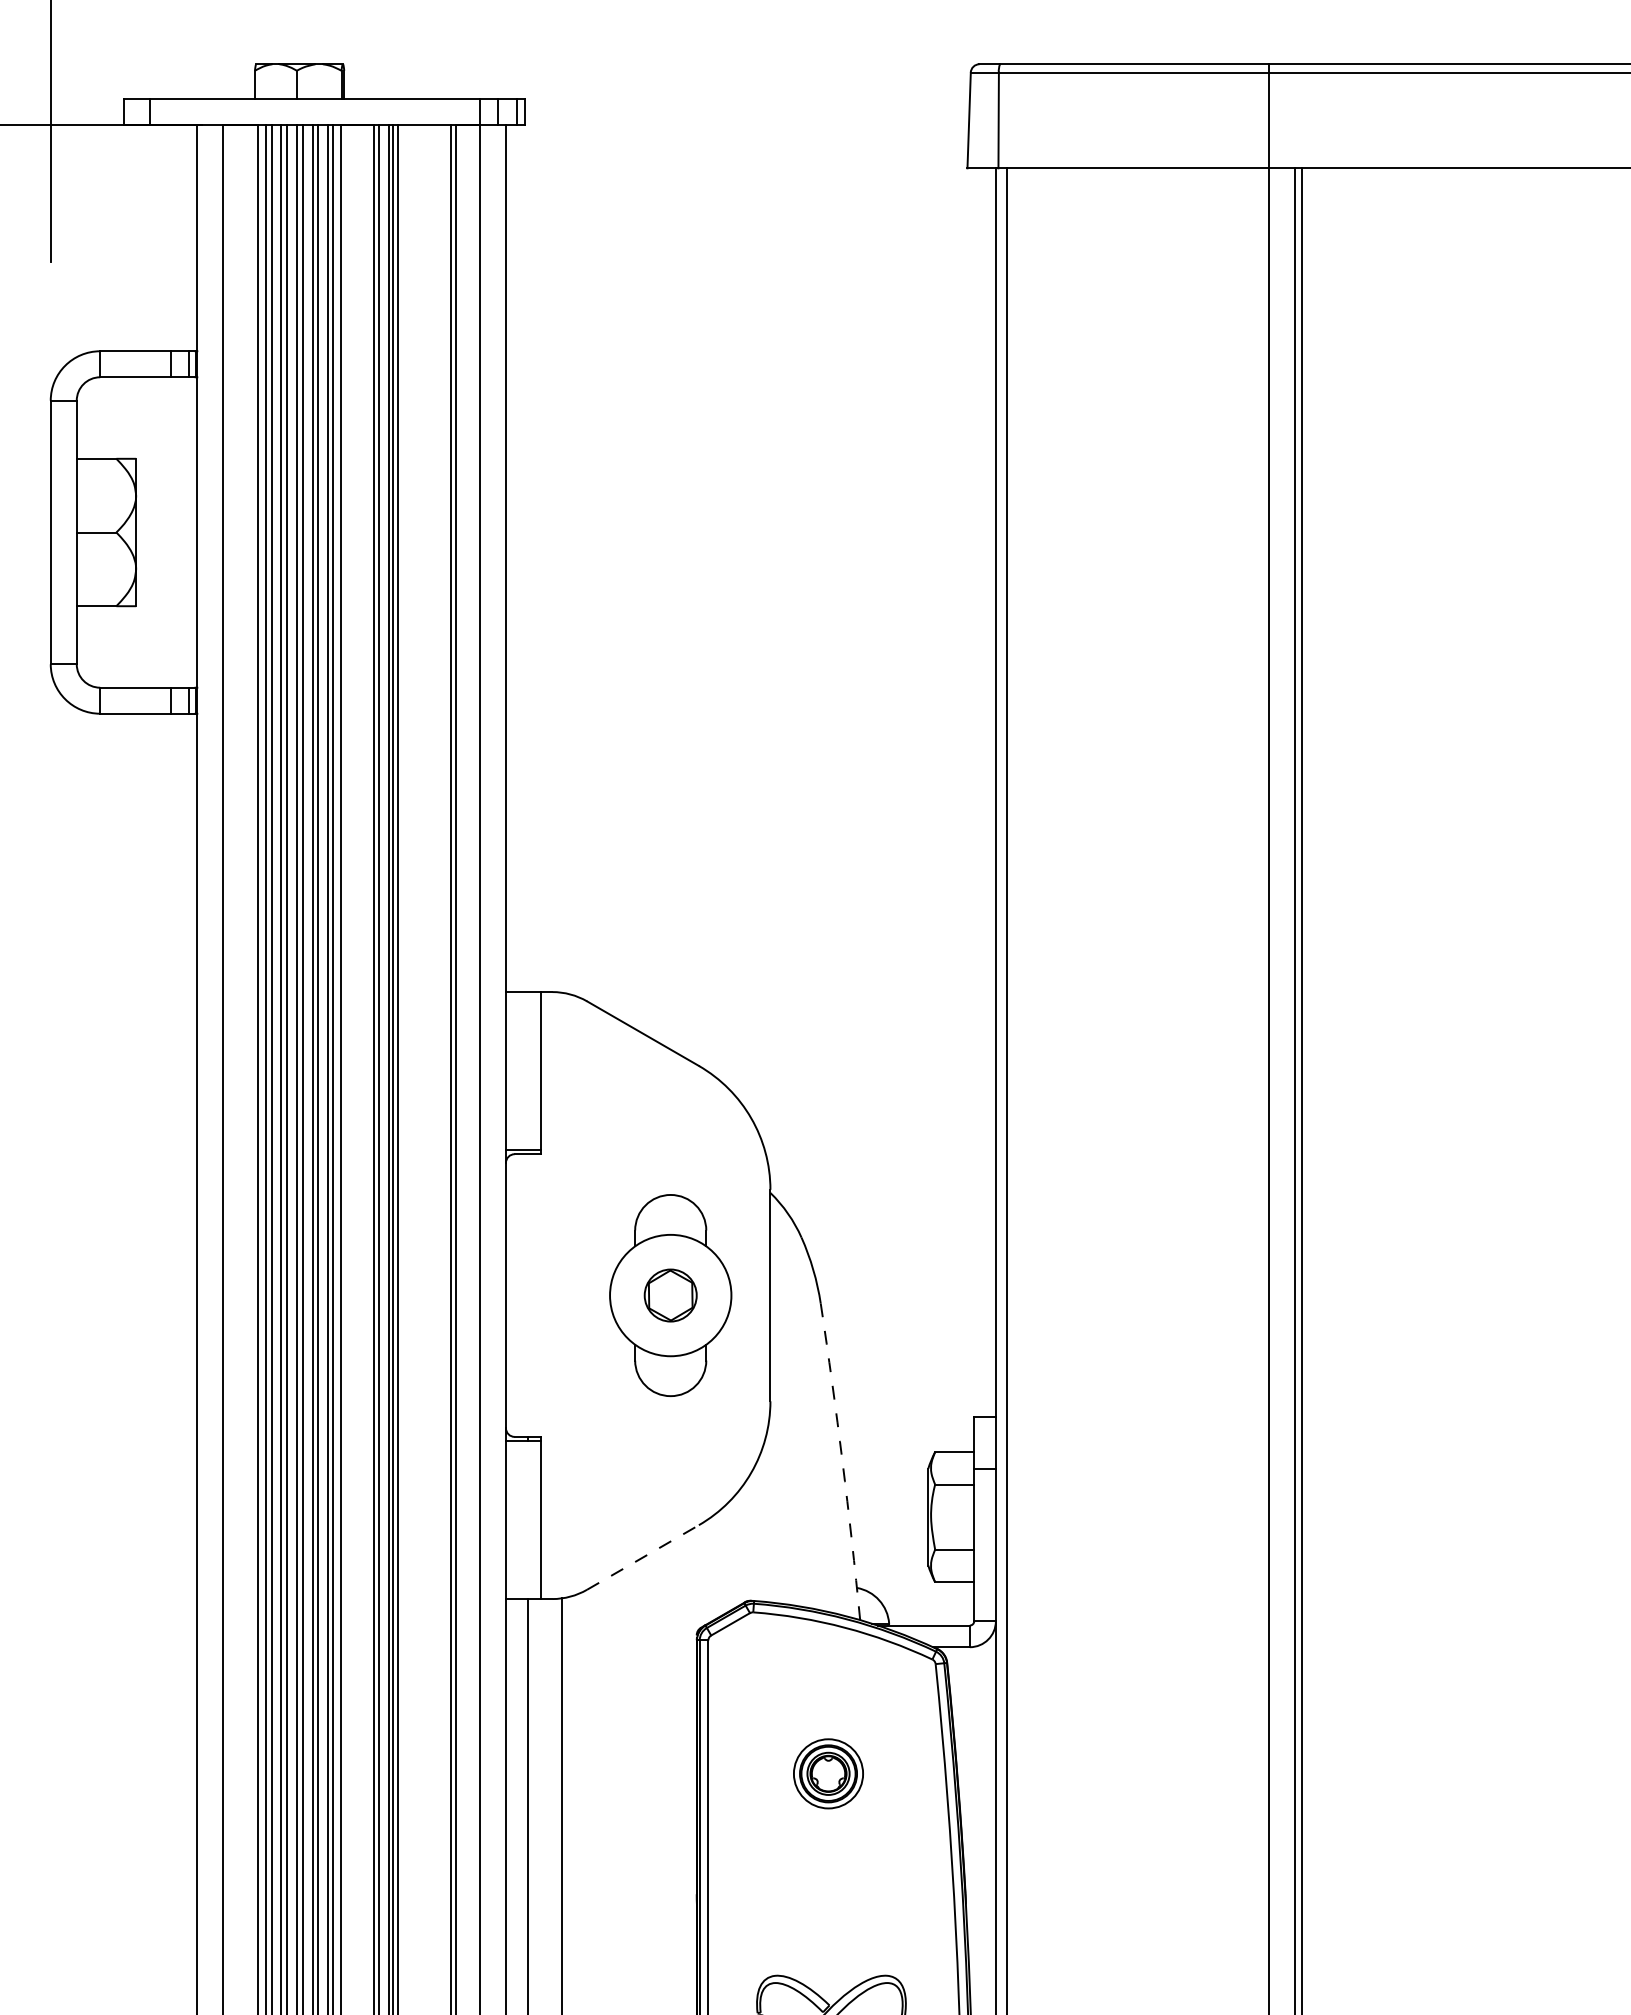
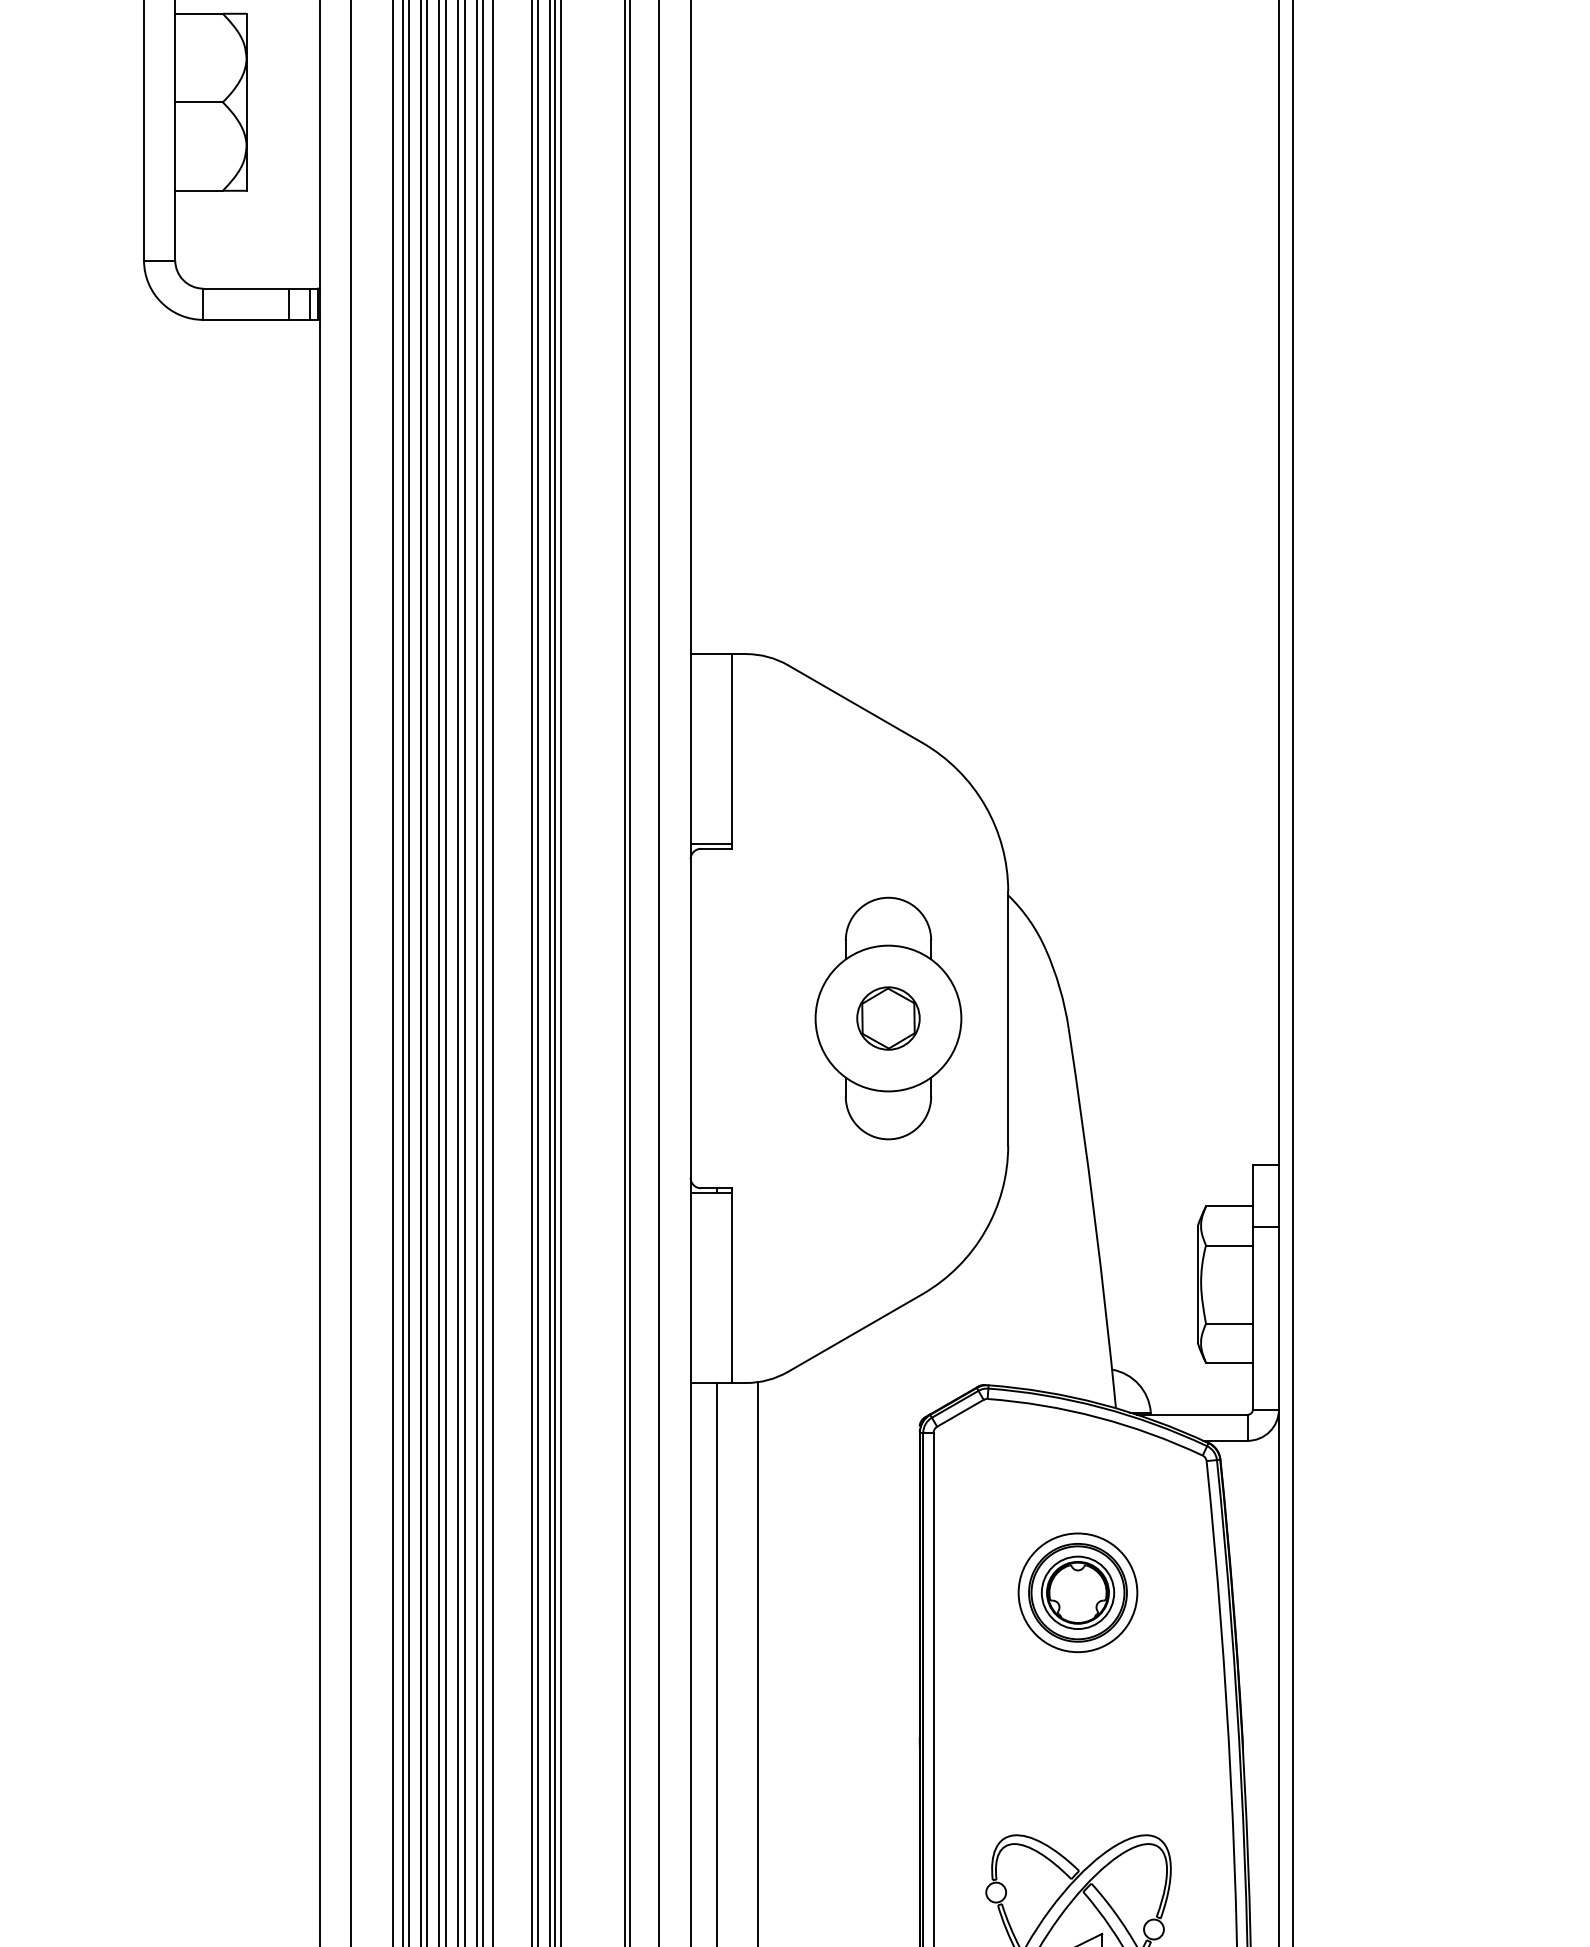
arc: (842, 1461) -> (1094, 1217), dashed -> solid
line: (643, 1557) -> (855, 1333), dashed -> solid
part: (828, 1773) -> (1077, 1592), size x1.43

